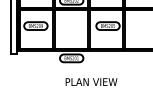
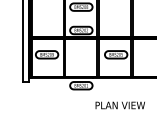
text: (90, 82) -> (119, 105), moved

